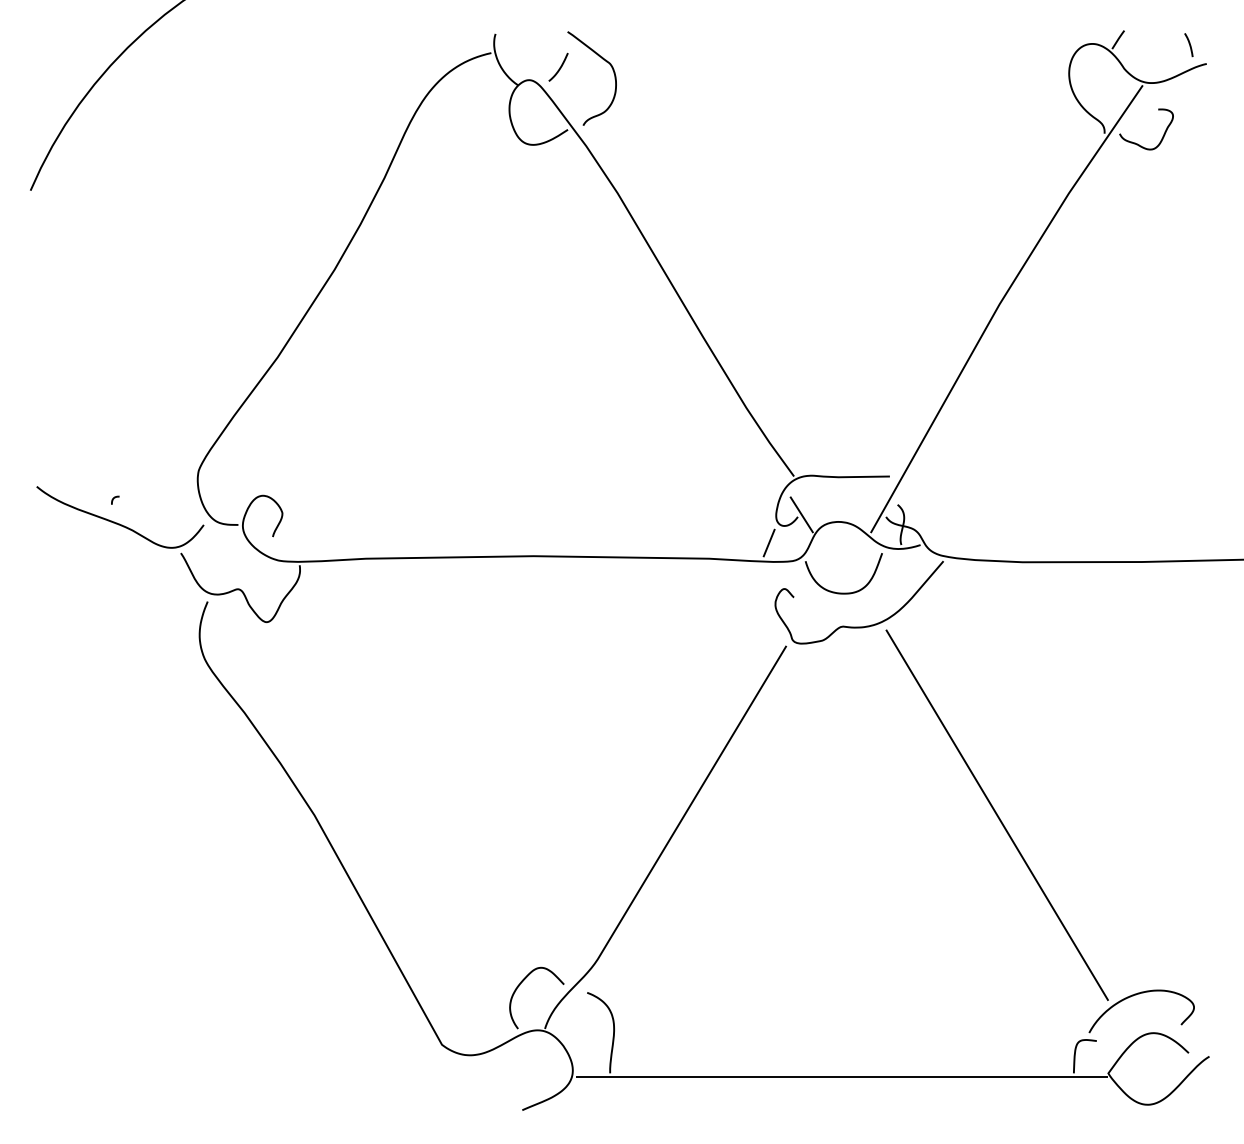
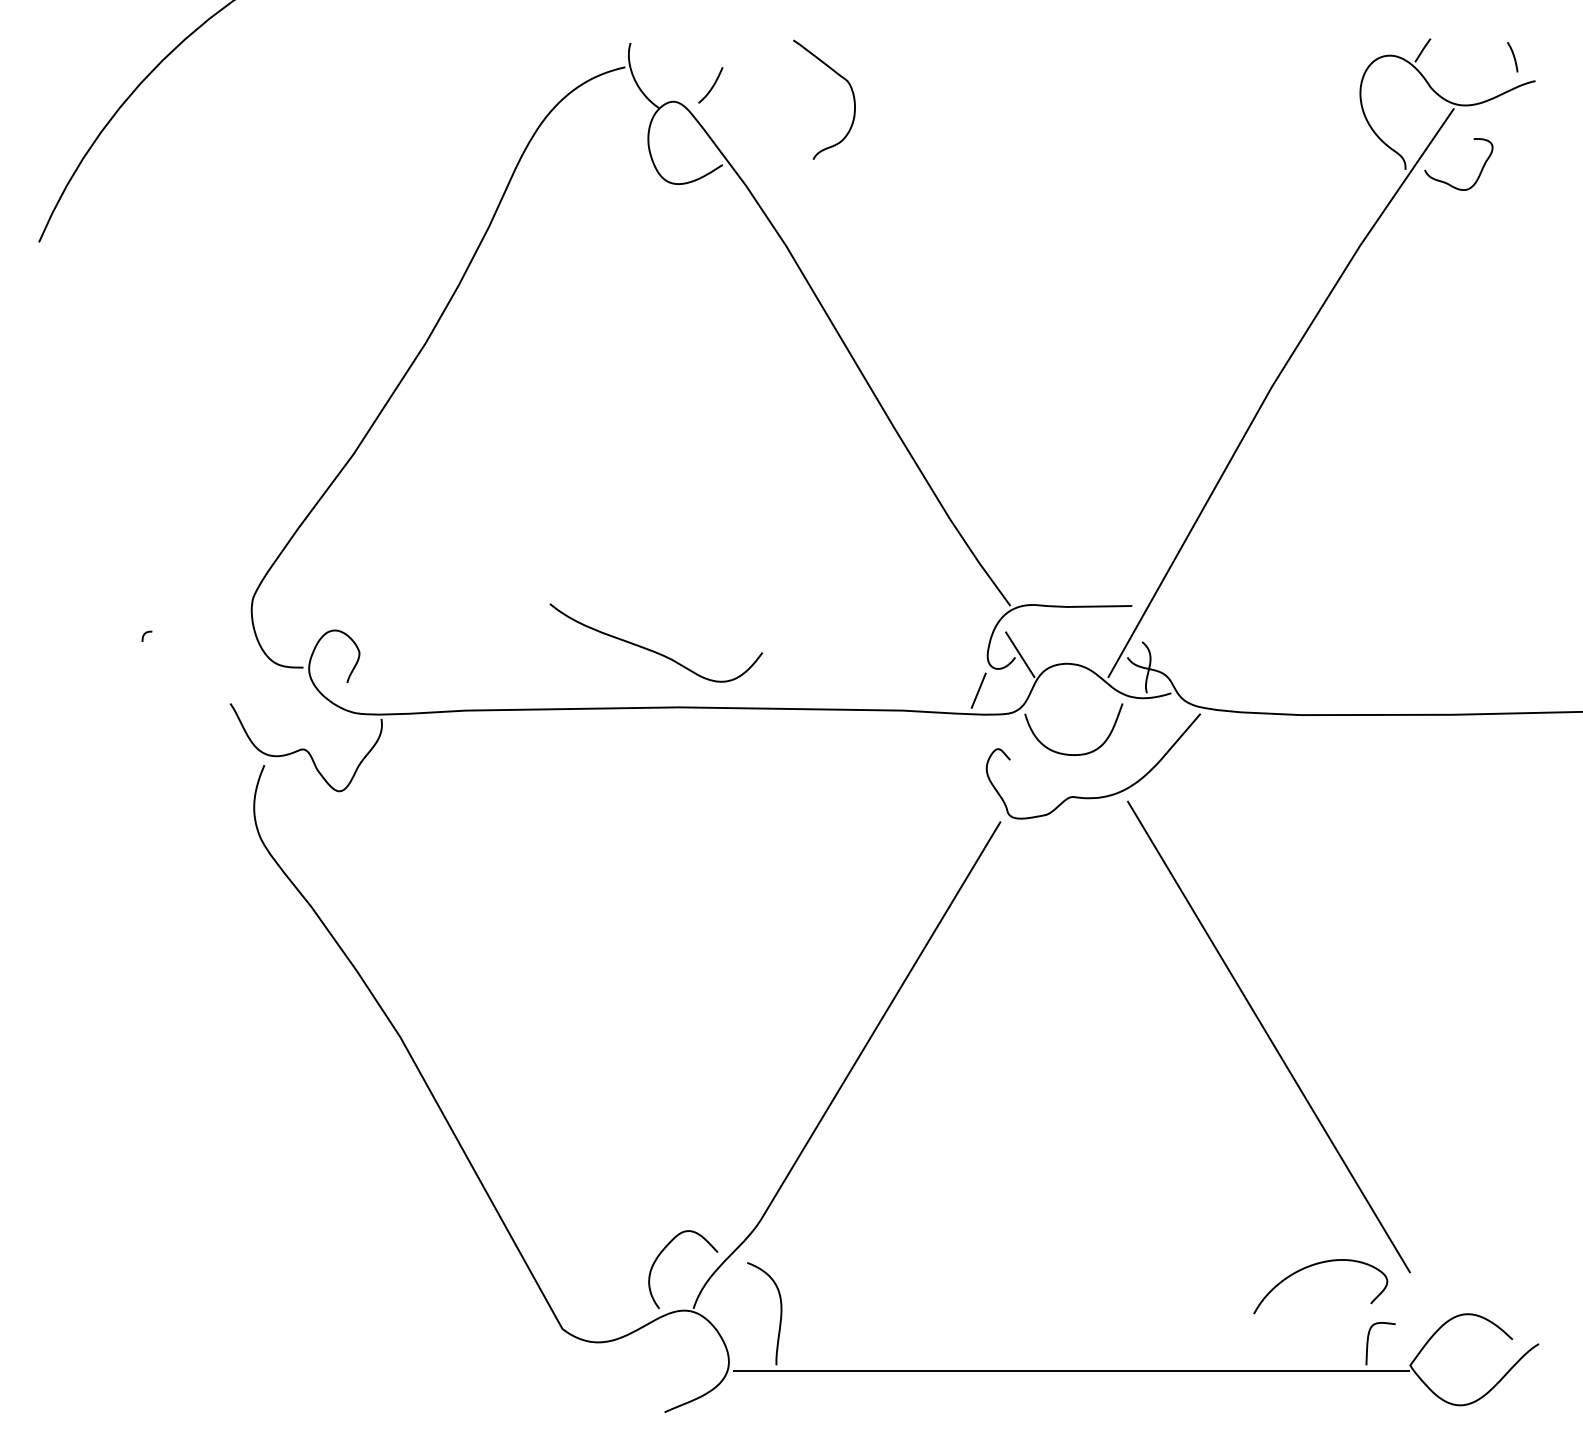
curve: (603, 60) -> (839, 76), moved
curve: (118, 523) -> (653, 650), moved
curve: (1135, 995) -> (1312, 1266), moved

